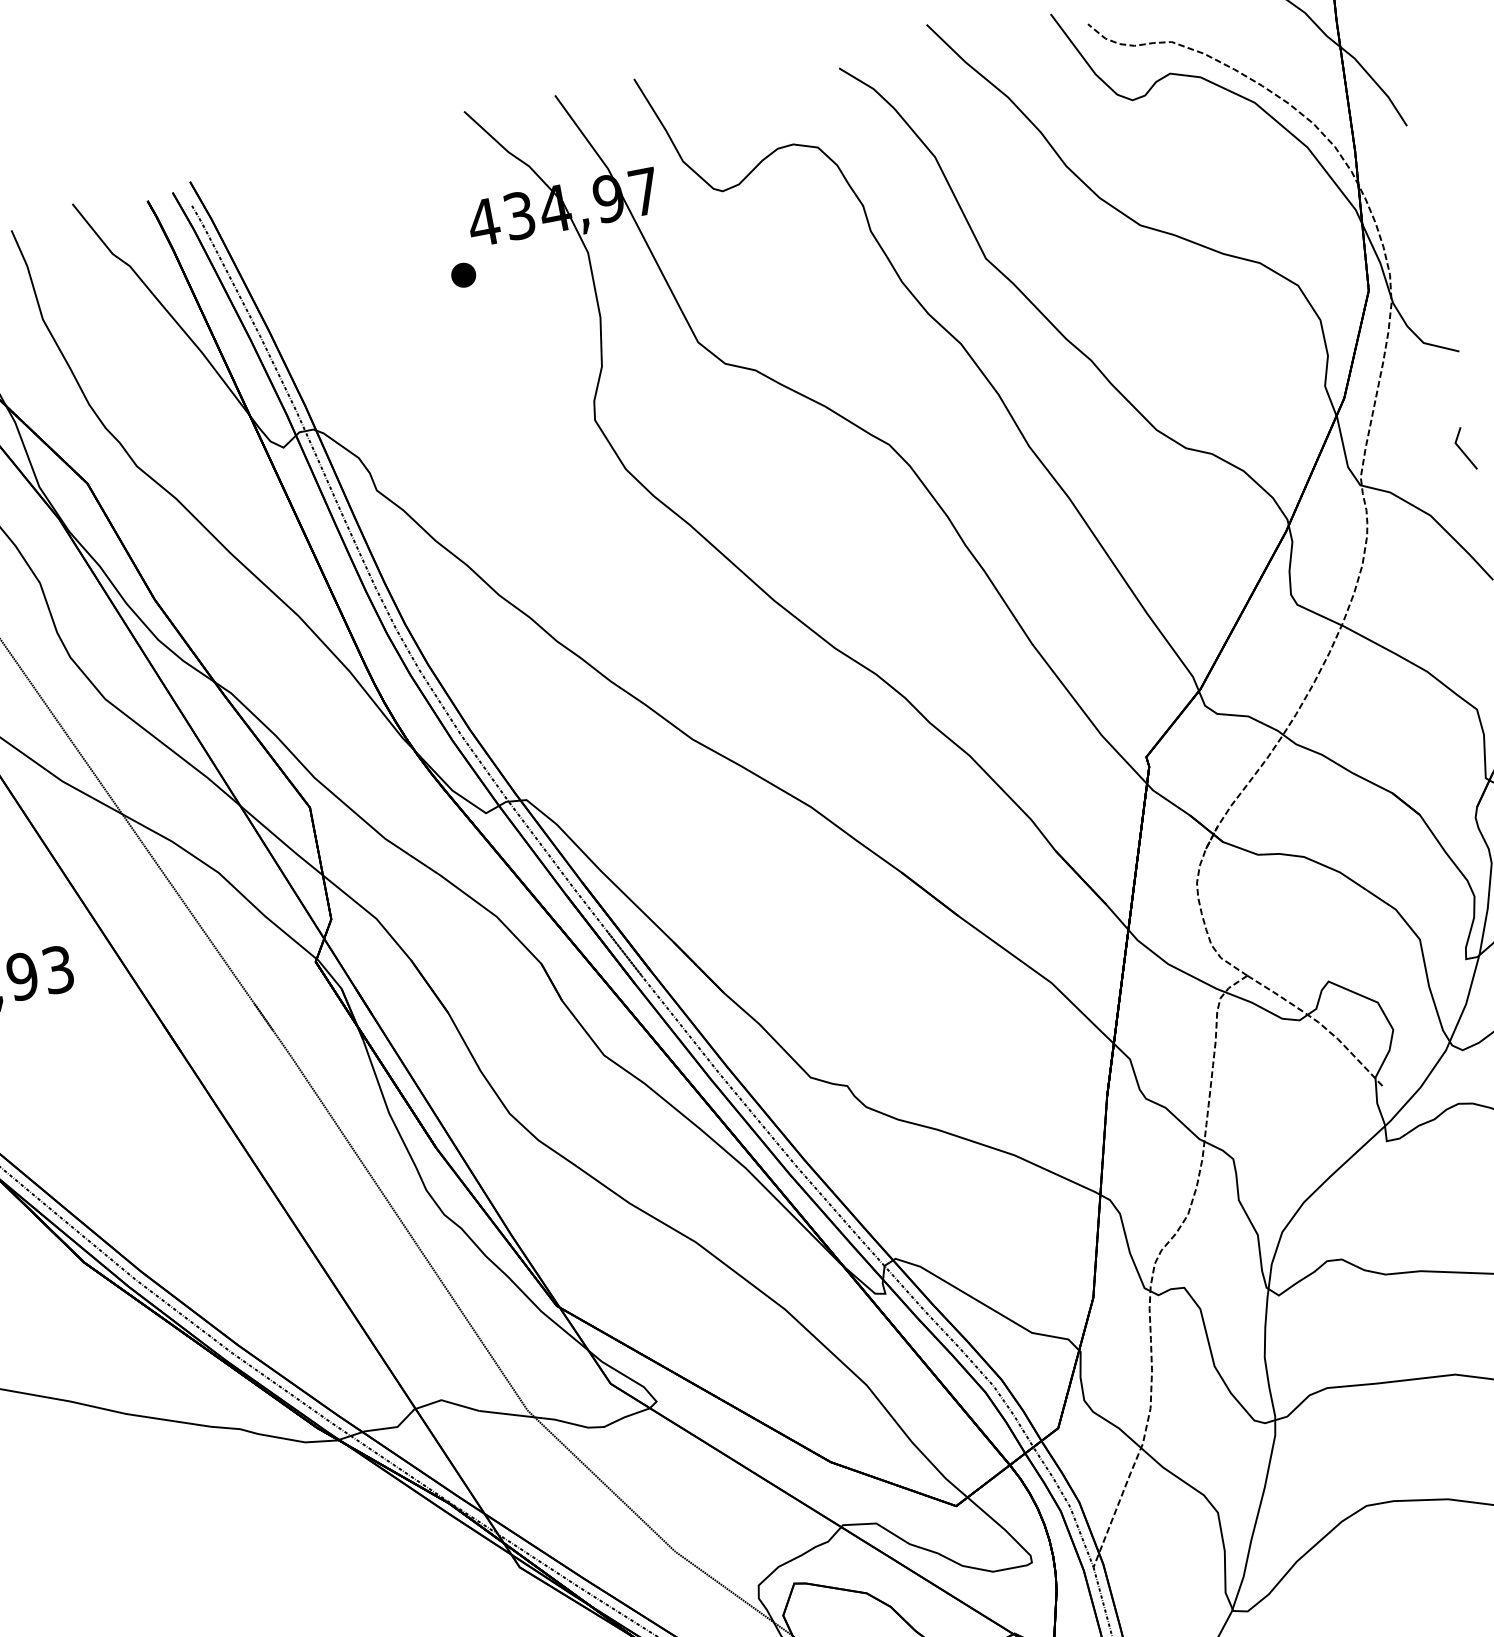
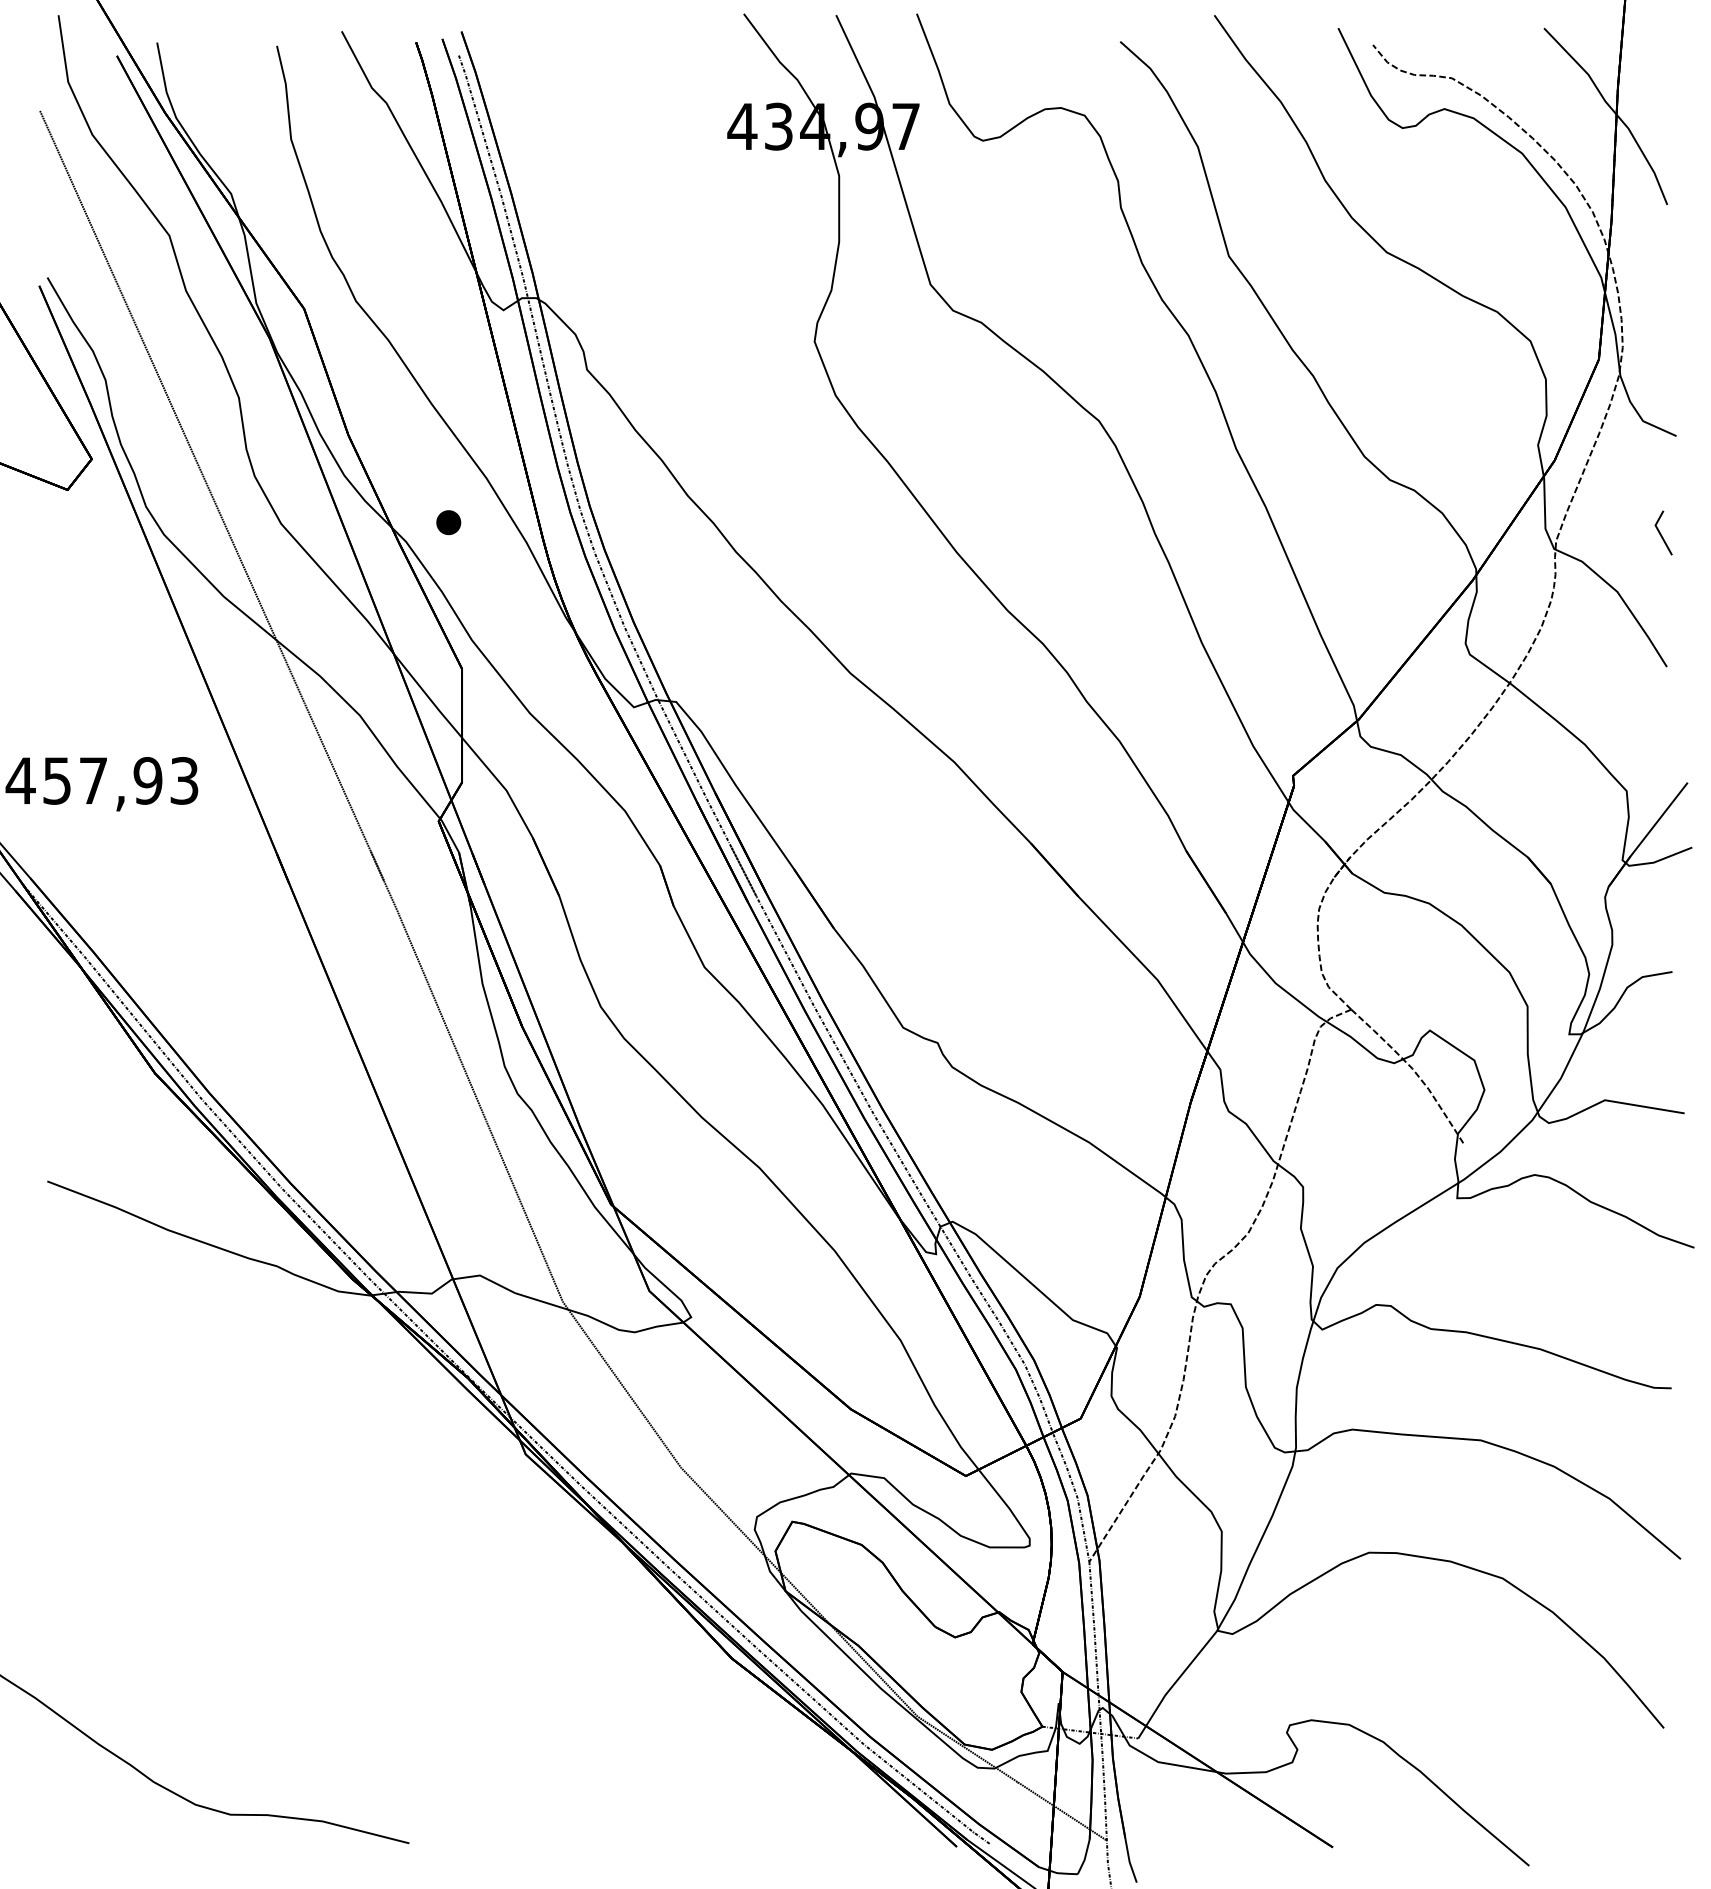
part: (463, 275) -> (448, 522), moved

